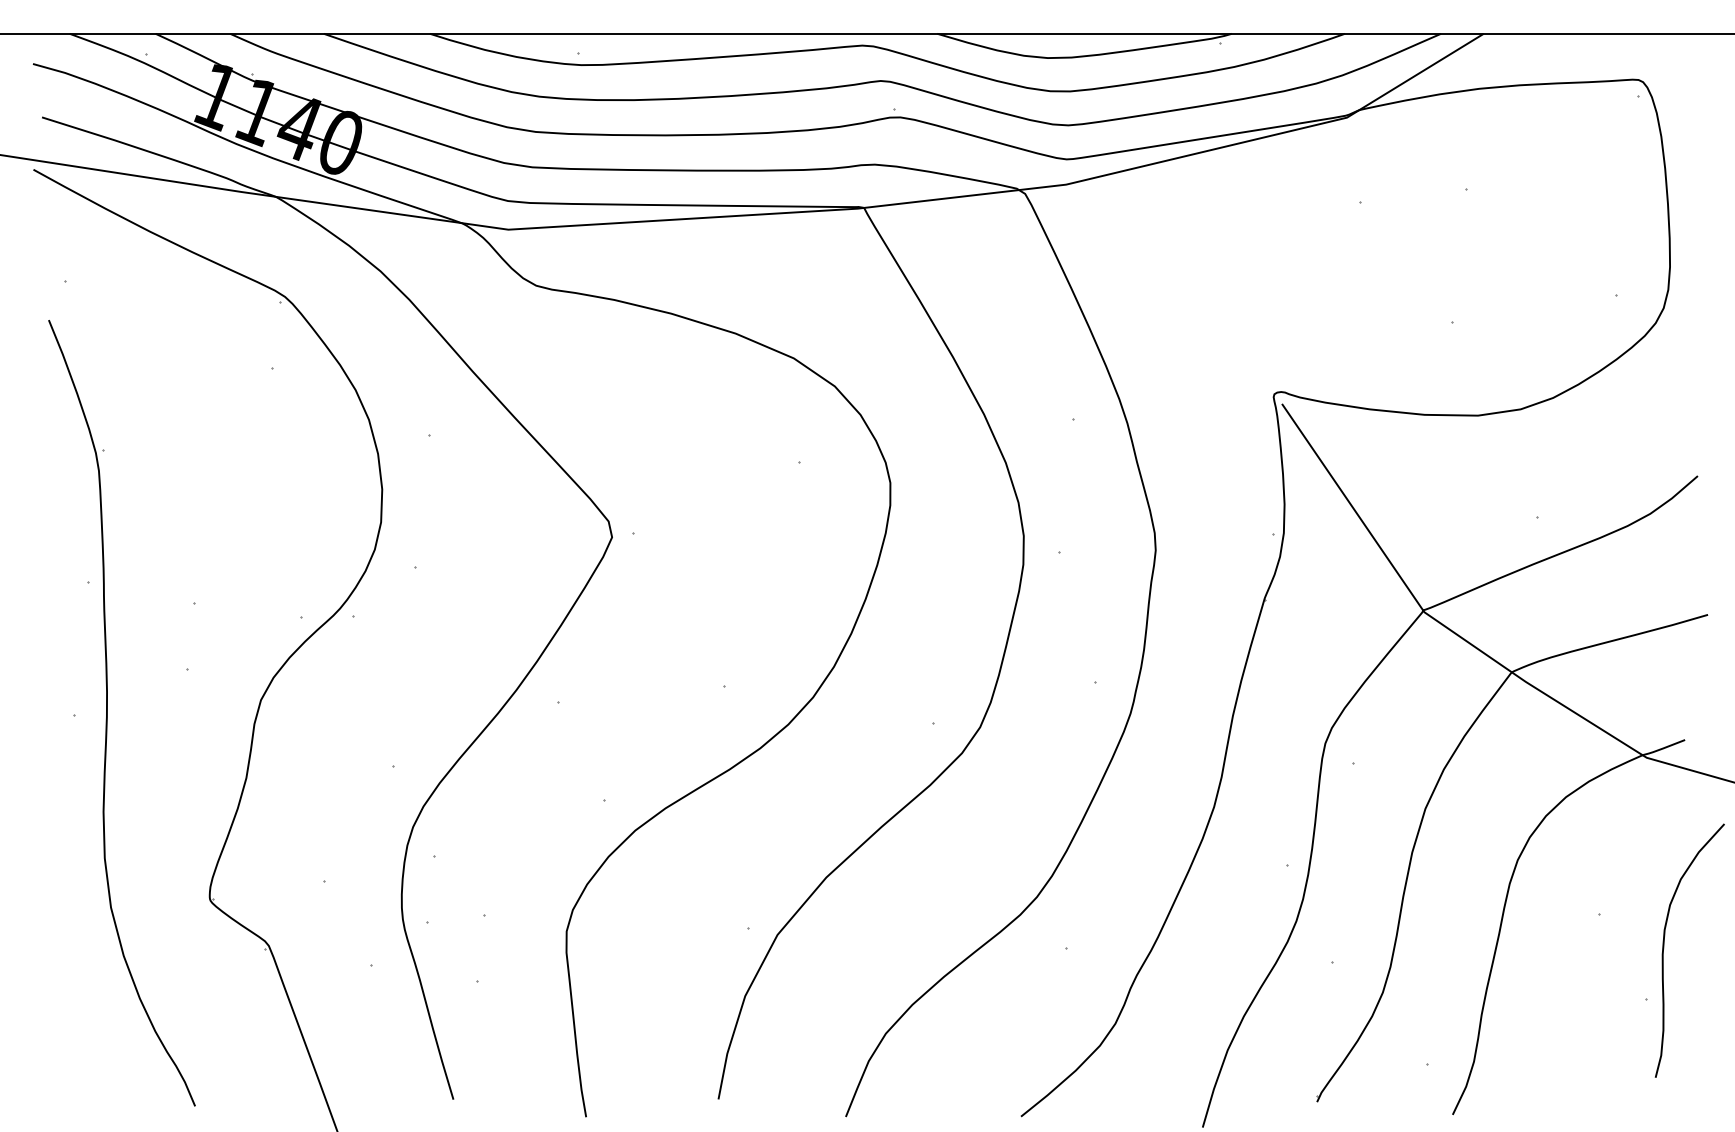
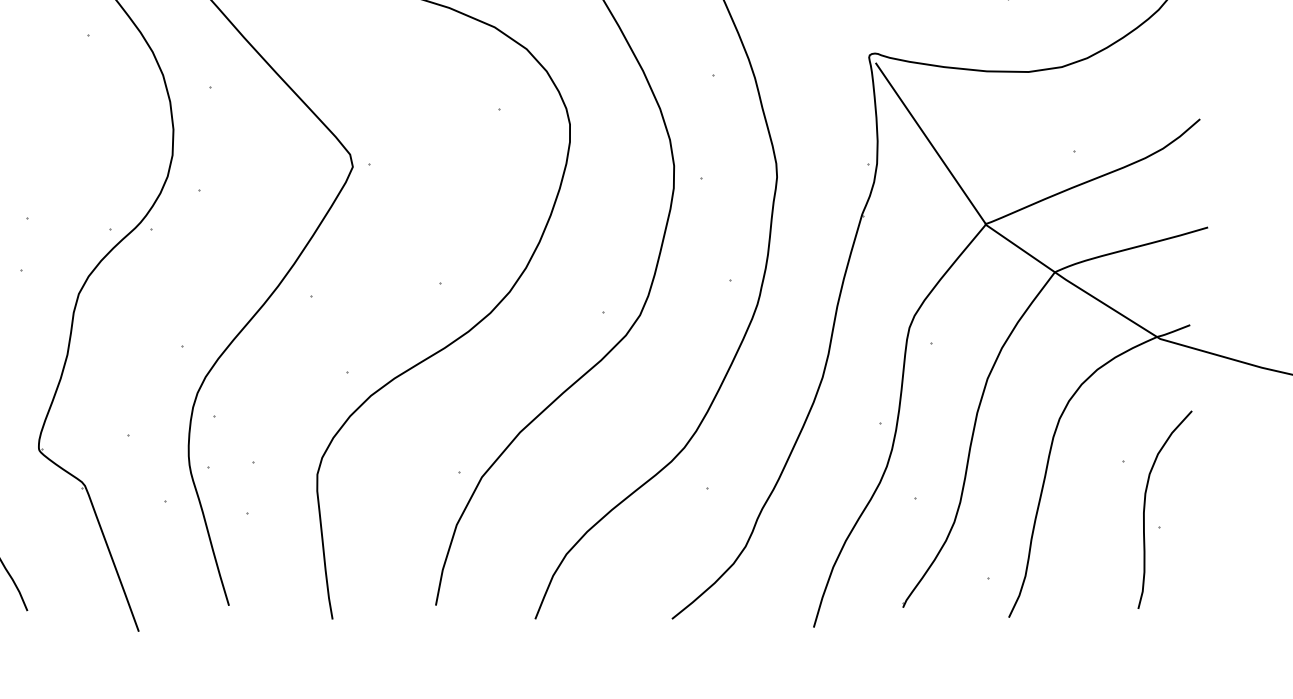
curve: (1664, 948) -> (1145, 508), moved

